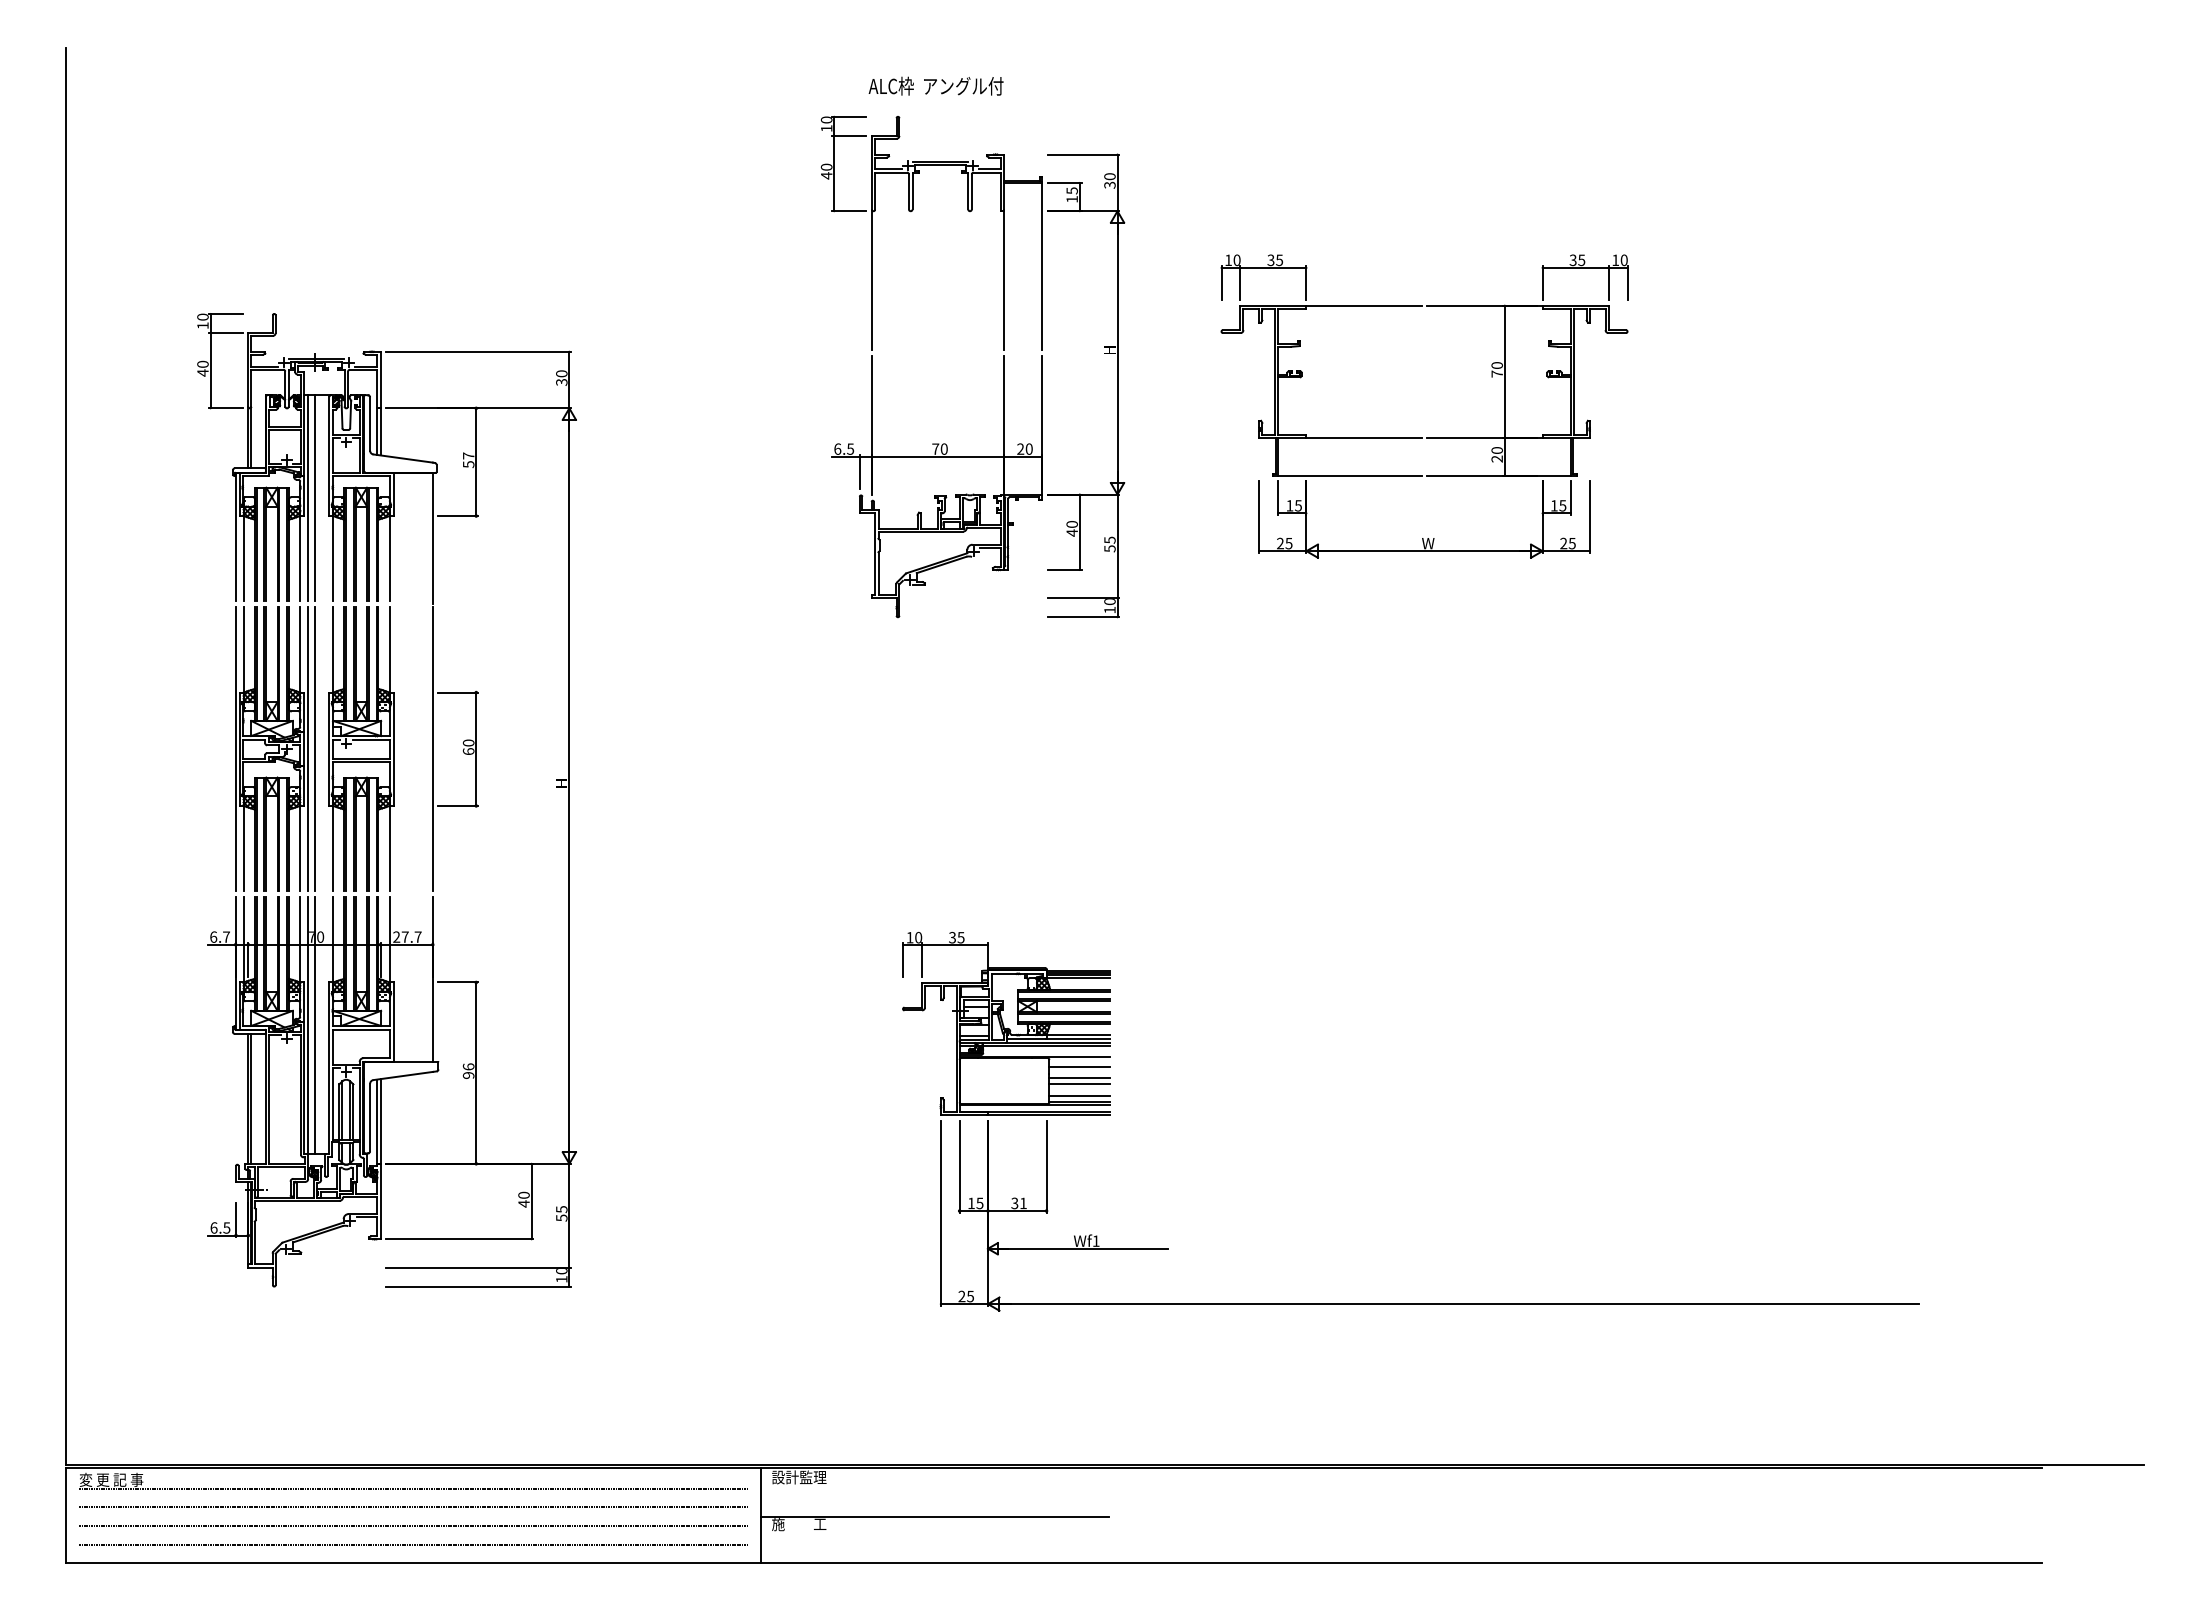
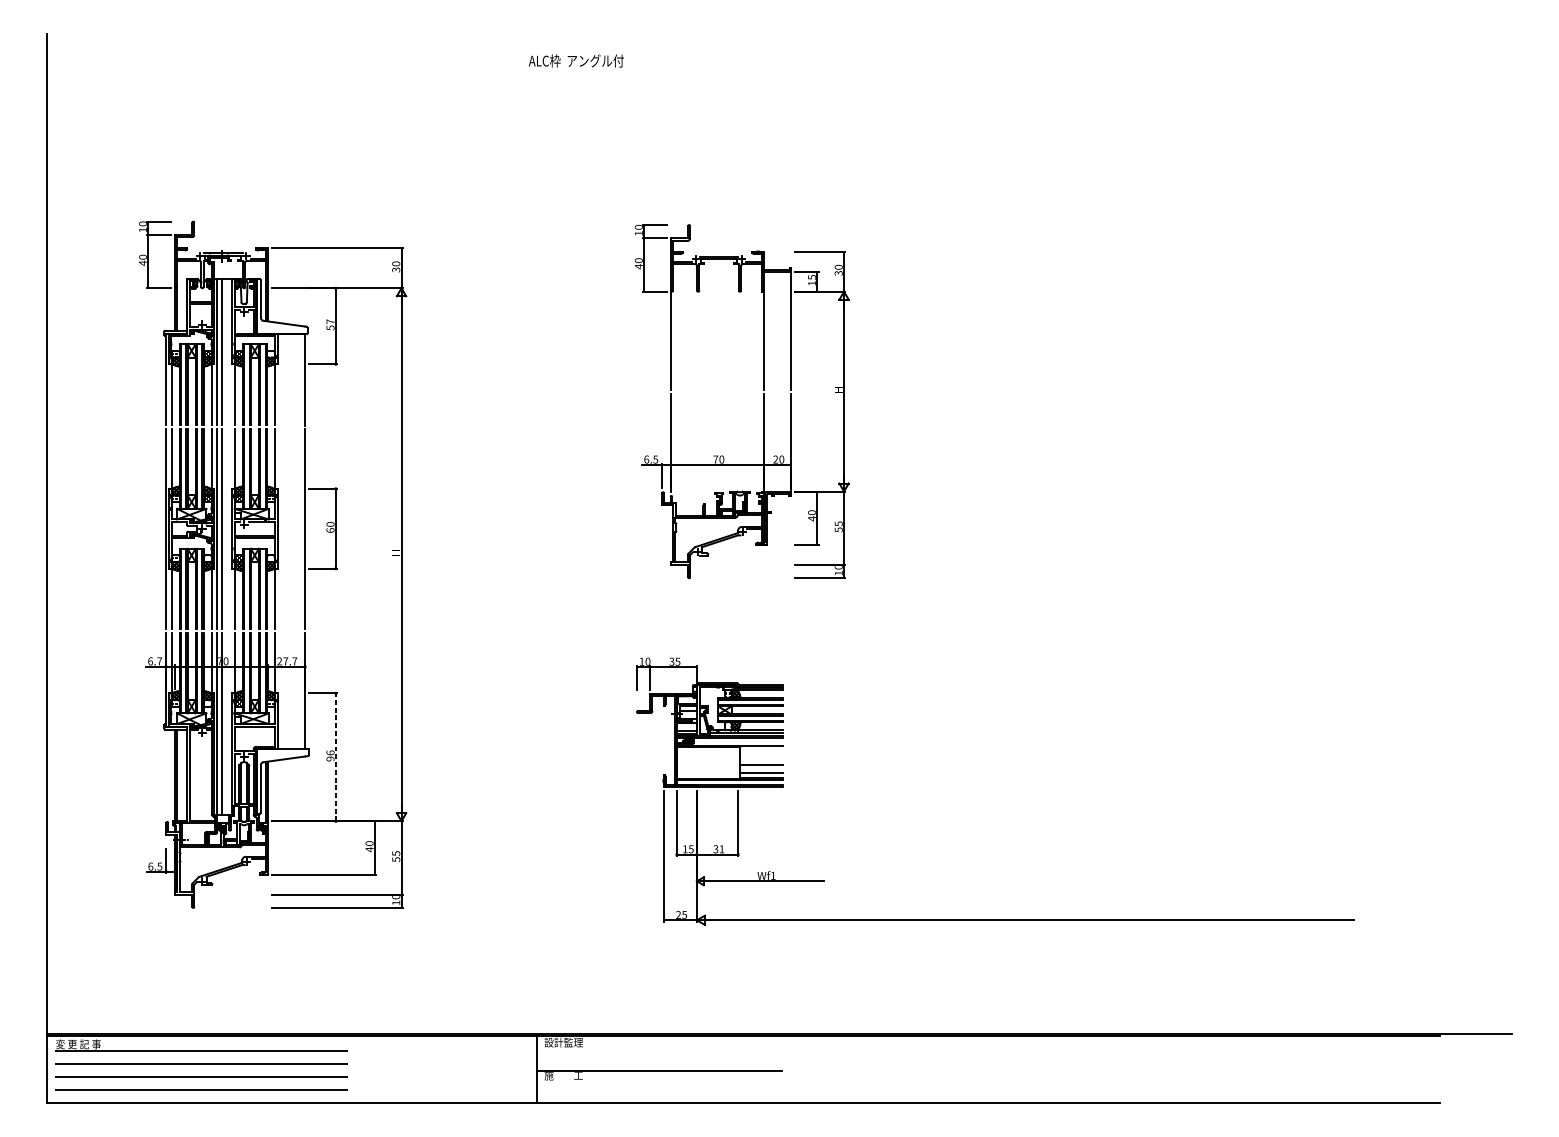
text: (935, 85) -> (575, 60), moved
part: (1003, 366) -> (763, 401), moved
part: (1422, 437) -> (1003, 308), removed
line: (1079, 1066) -> (761, 752), removed
line: (476, 1073) -> (336, 757), solid -> dashed
line: (1079, 1077) -> (761, 760), removed

